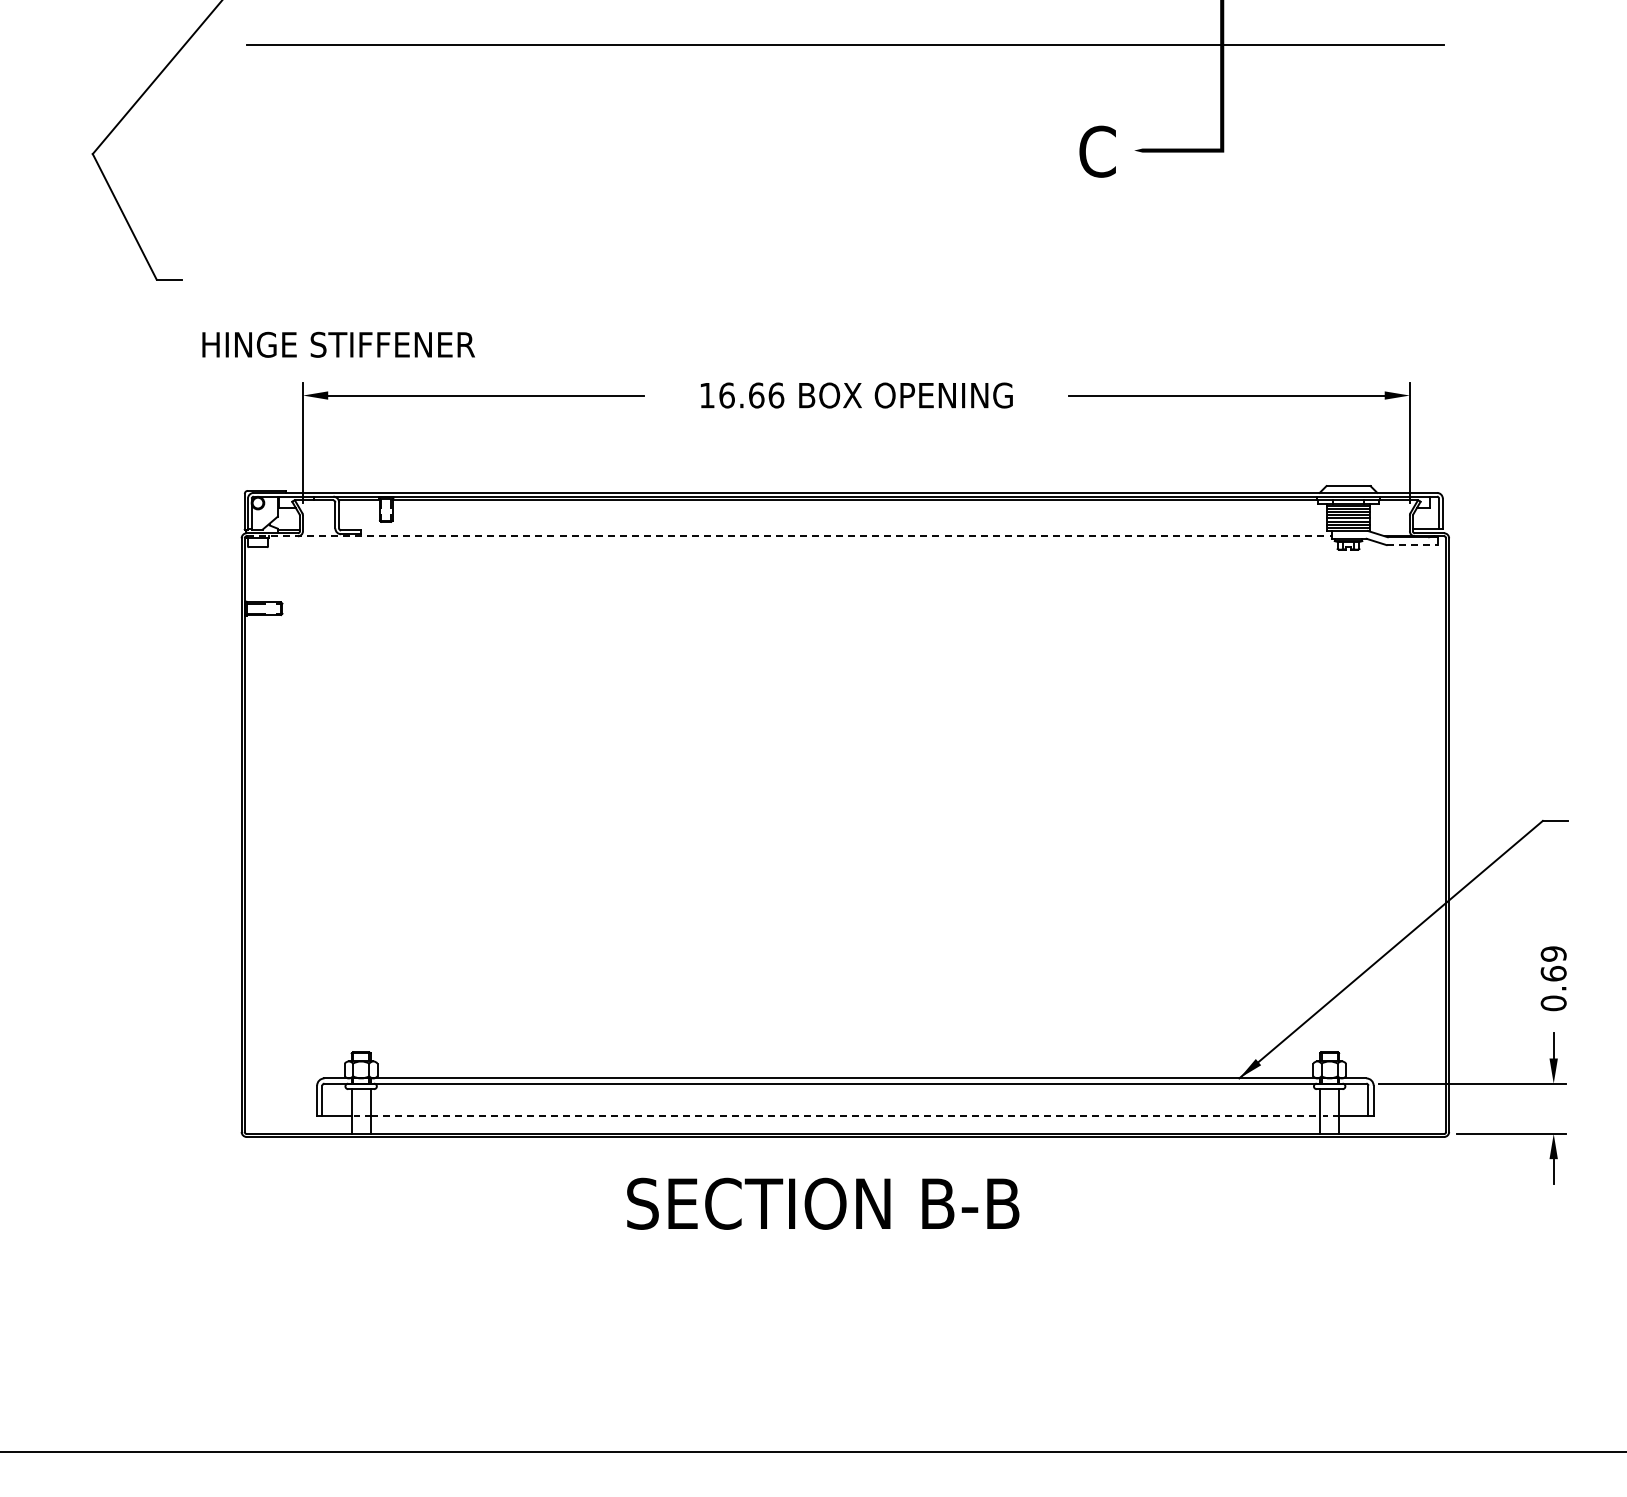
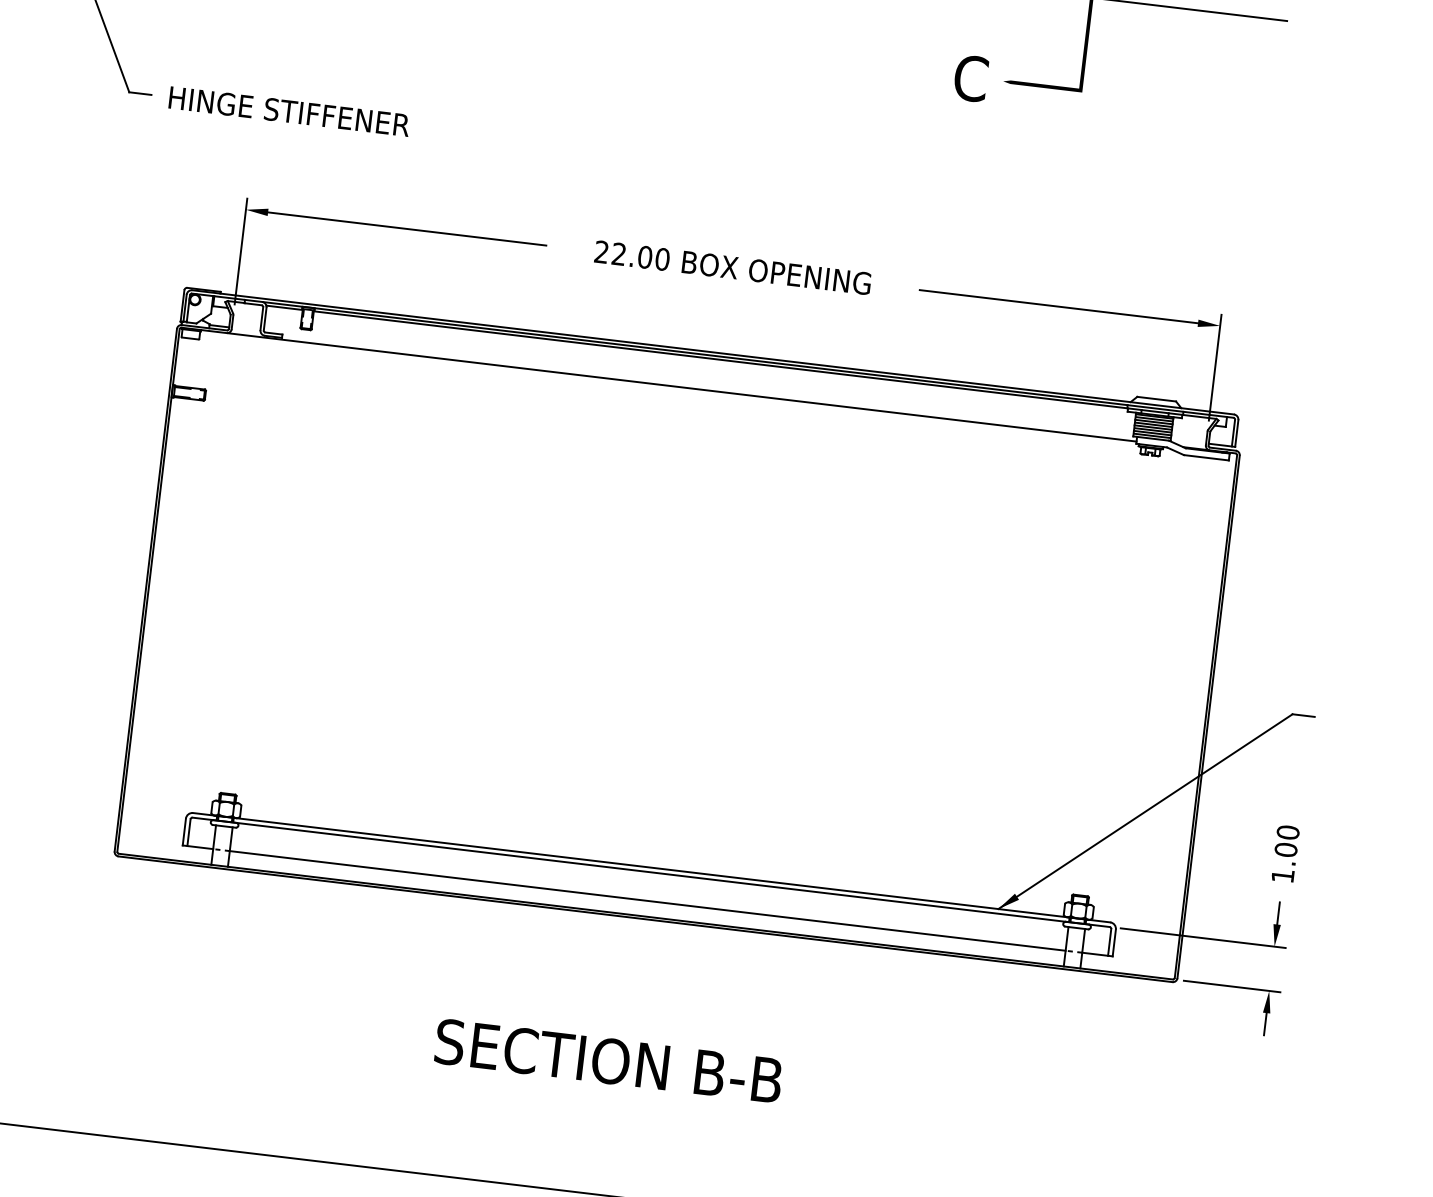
text: (338, 344) -> (289, 111), moved
text: (741, 395) -> (631, 255), 16.66 -> 22.00
line: (789, 536) -> (659, 384), dashed -> solid
line: (1412, 545) -> (1206, 458), dashed -> solid
text: (1553, 978) -> (1285, 854), 0.69 -> 1.00
line: (845, 1116) -> (647, 901), dashed -> solid
text: (823, 1203) -> (609, 1060), moved

